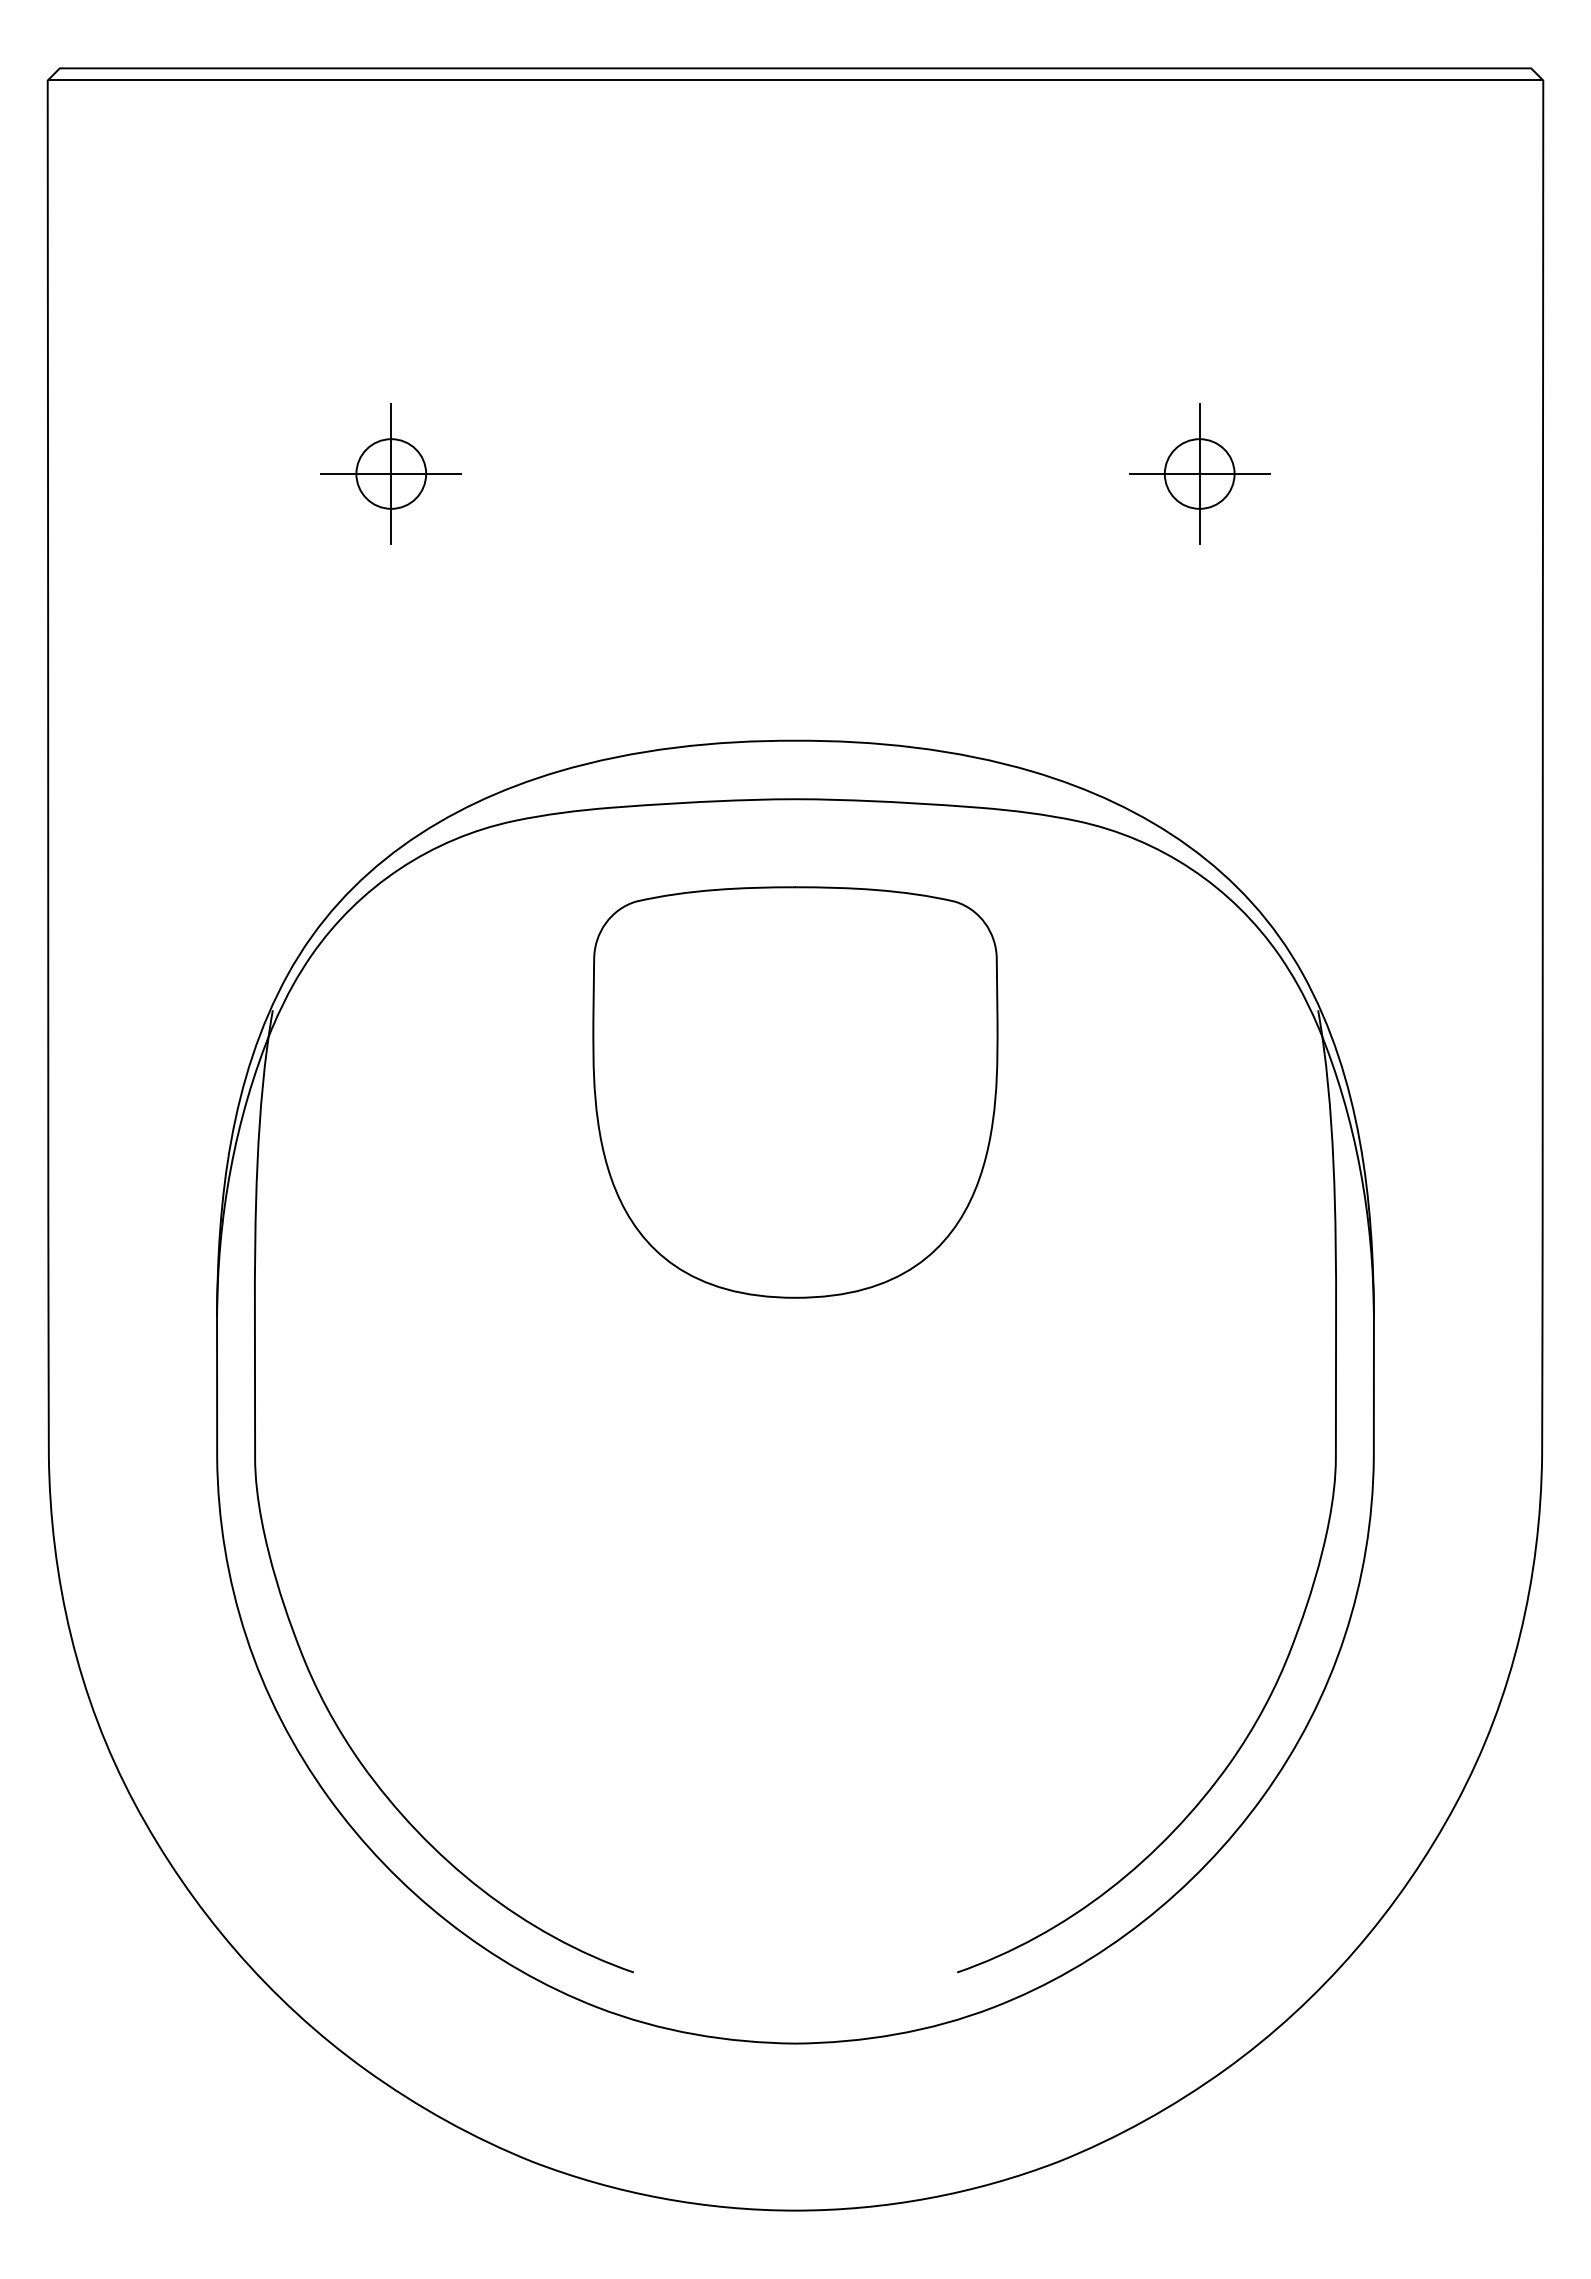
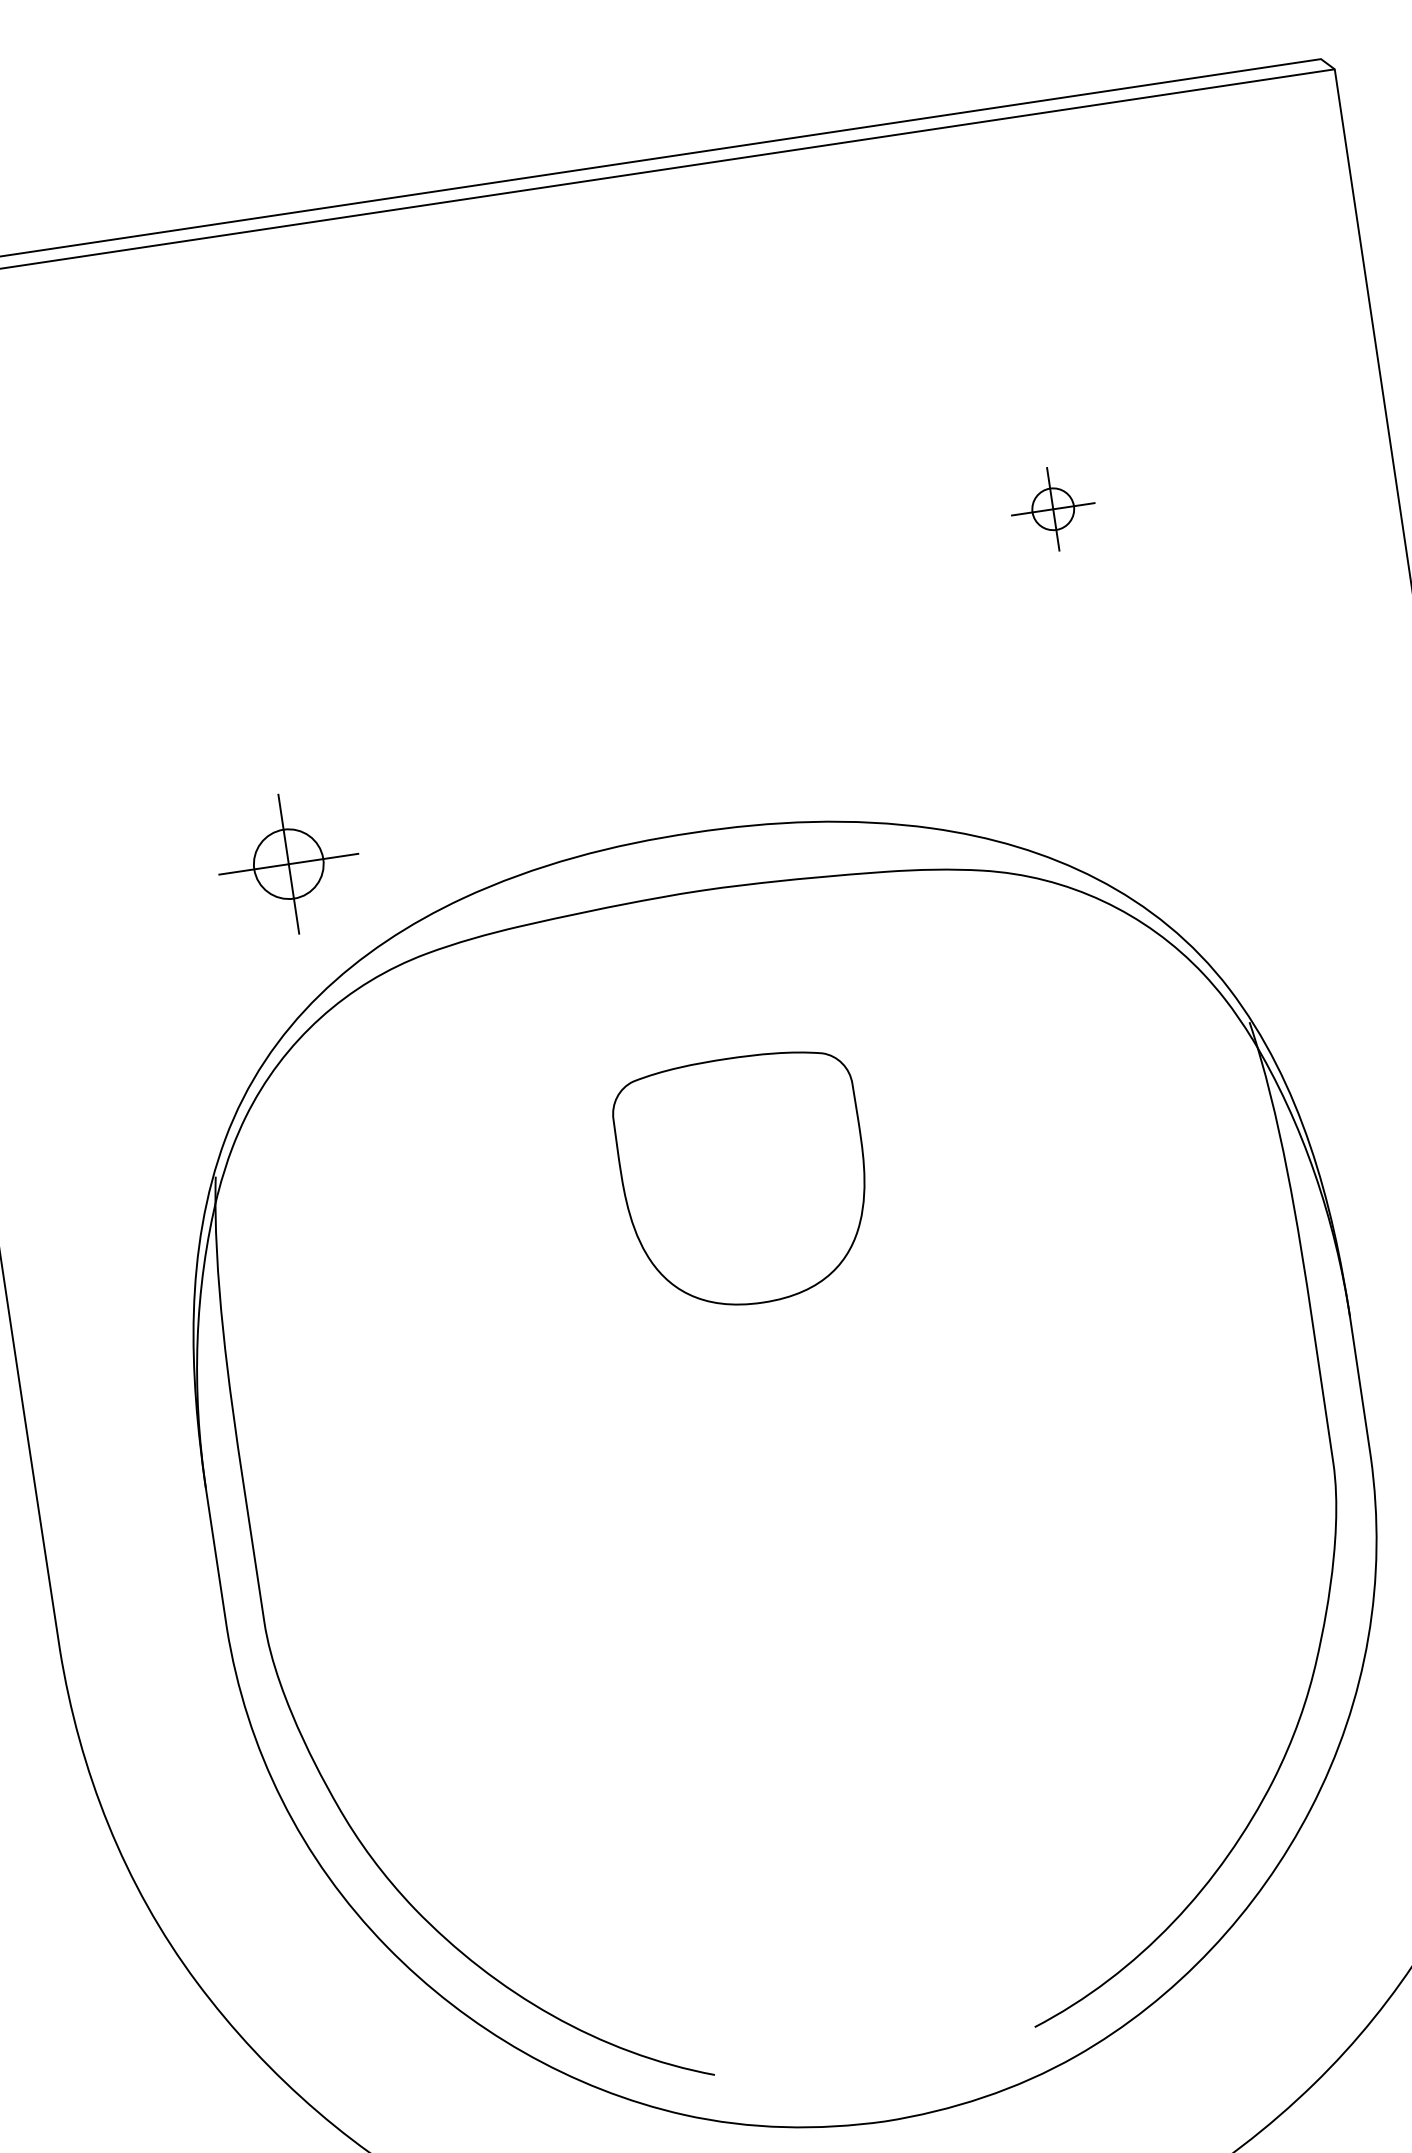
part: (390, 473) -> (287, 863), moved
part: (1199, 473) -> (1052, 508), size x0.6
part: (795, 1092) -> (744, 1180), size x0.6

